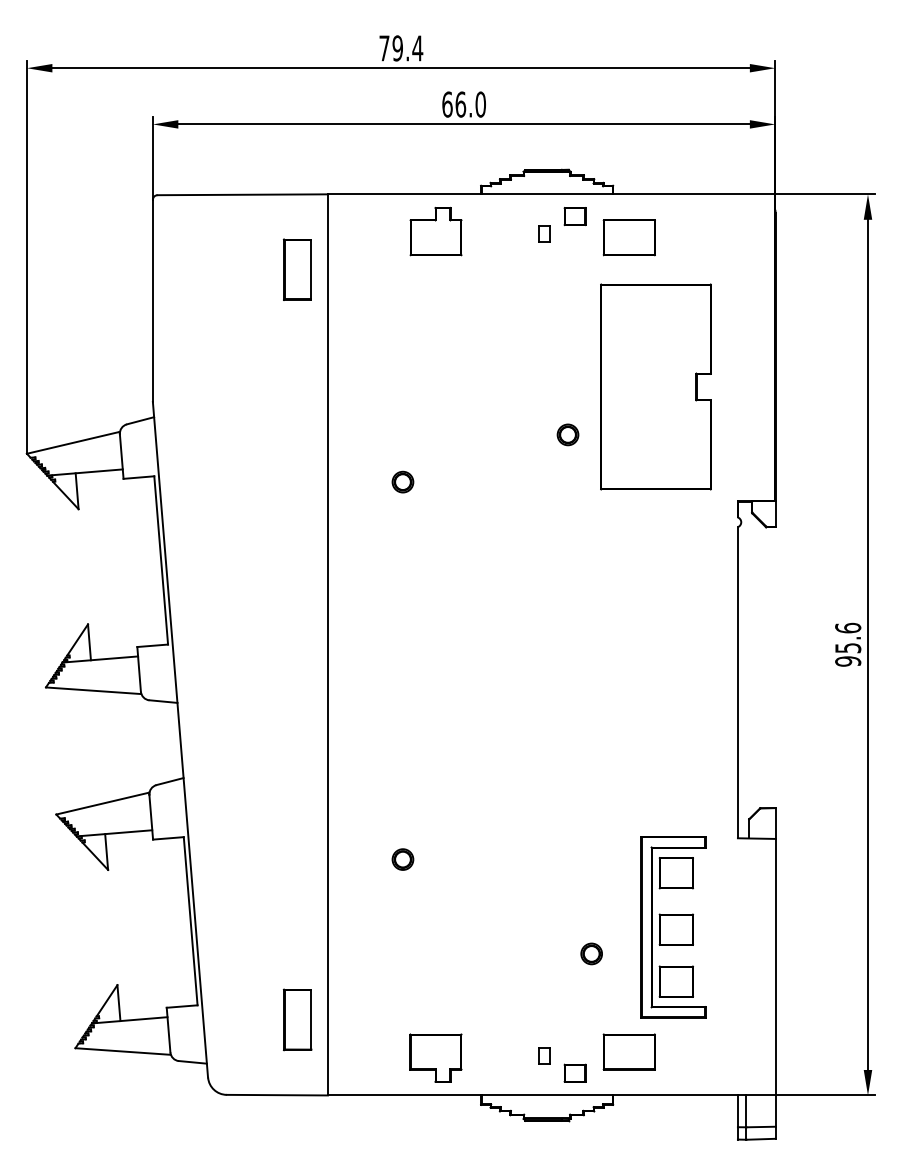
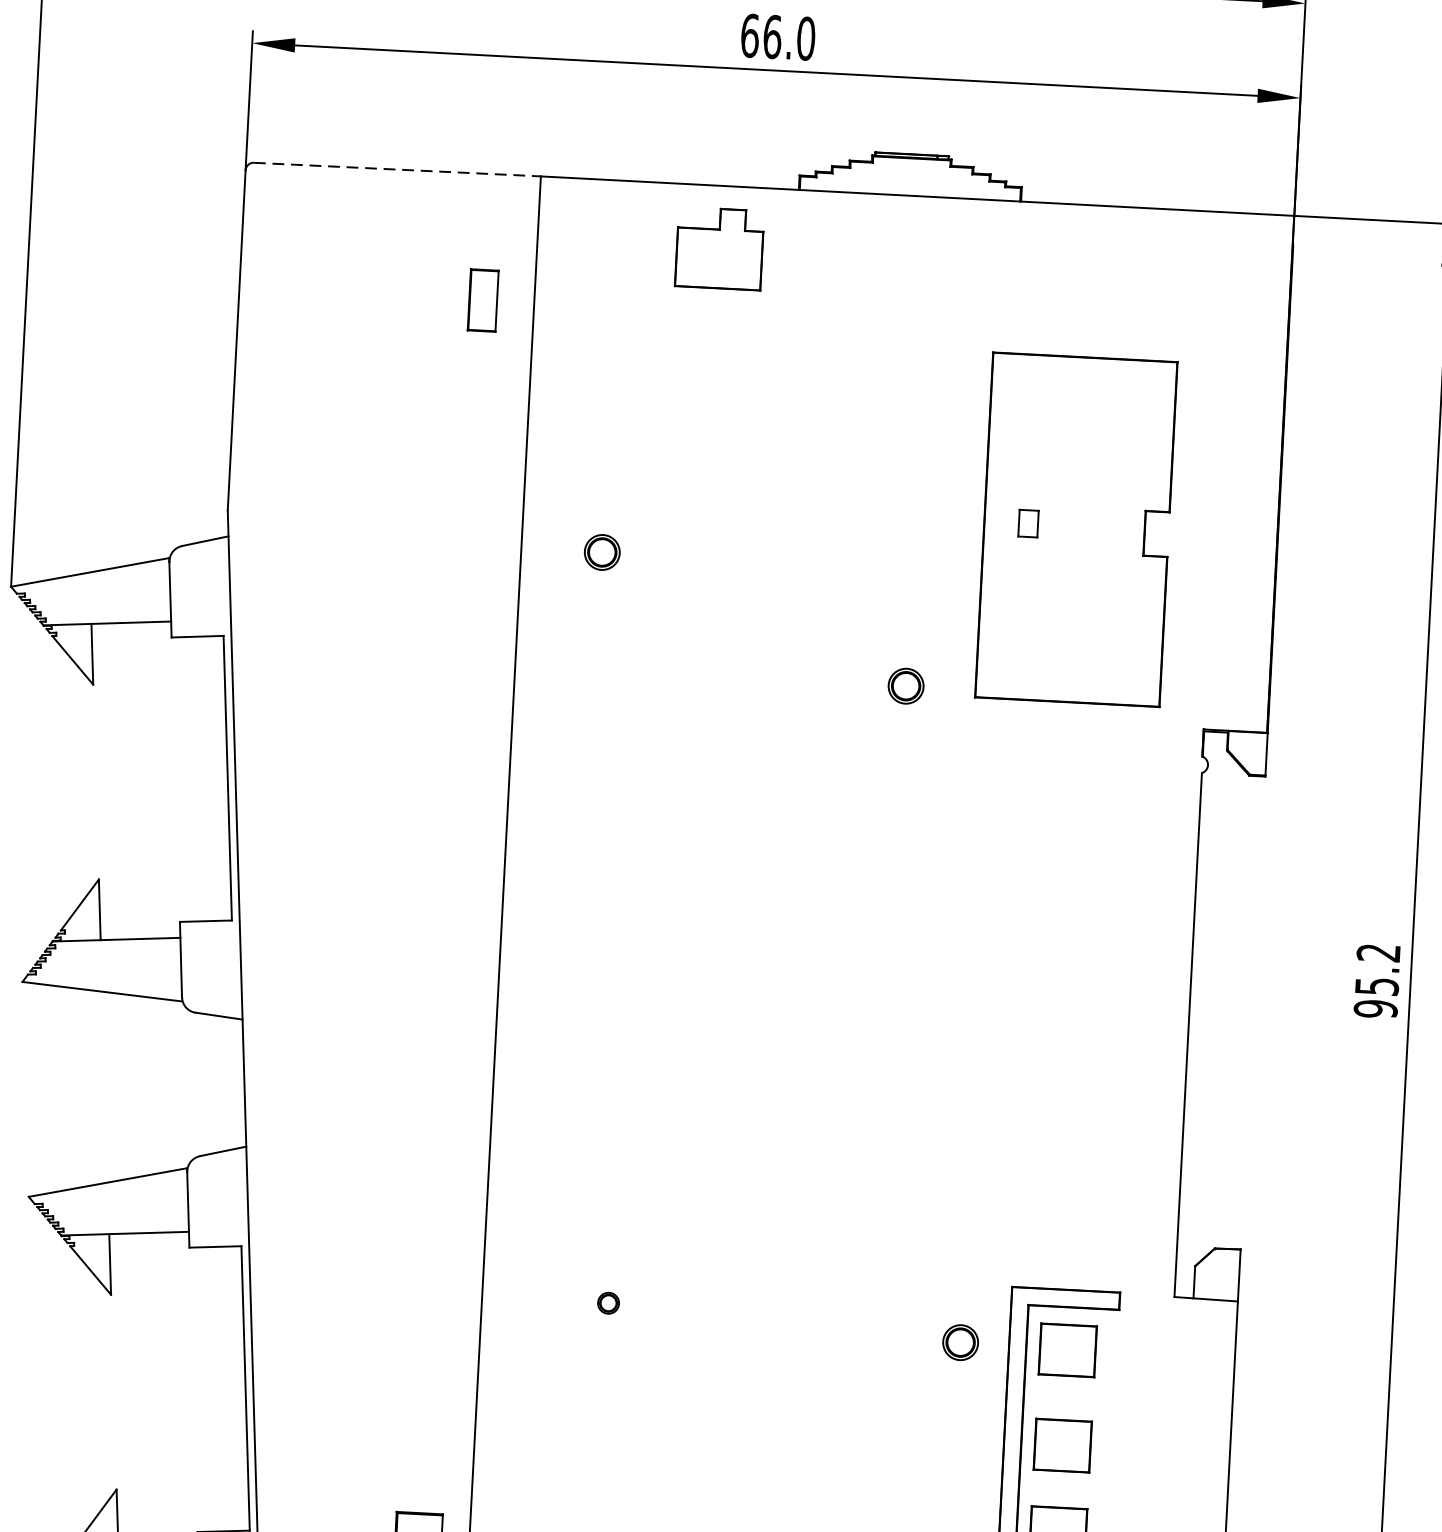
line: (243, 194) -> (398, 169), solid -> dashed
part: (574, 216) -> (954, 235), removed
part: (544, 233) -> (1028, 523), moved
part: (628, 237) -> (1043, 275), removed
part: (297, 269) -> (482, 300), size x0.6
part: (567, 434) -> (905, 685), moved
part: (402, 481) -> (601, 551), moved
text: (848, 627) -> (1379, 951), 95.6 -> 95.2
part: (402, 859) -> (607, 1303), size x0.6
part: (591, 953) -> (960, 1341), moved

